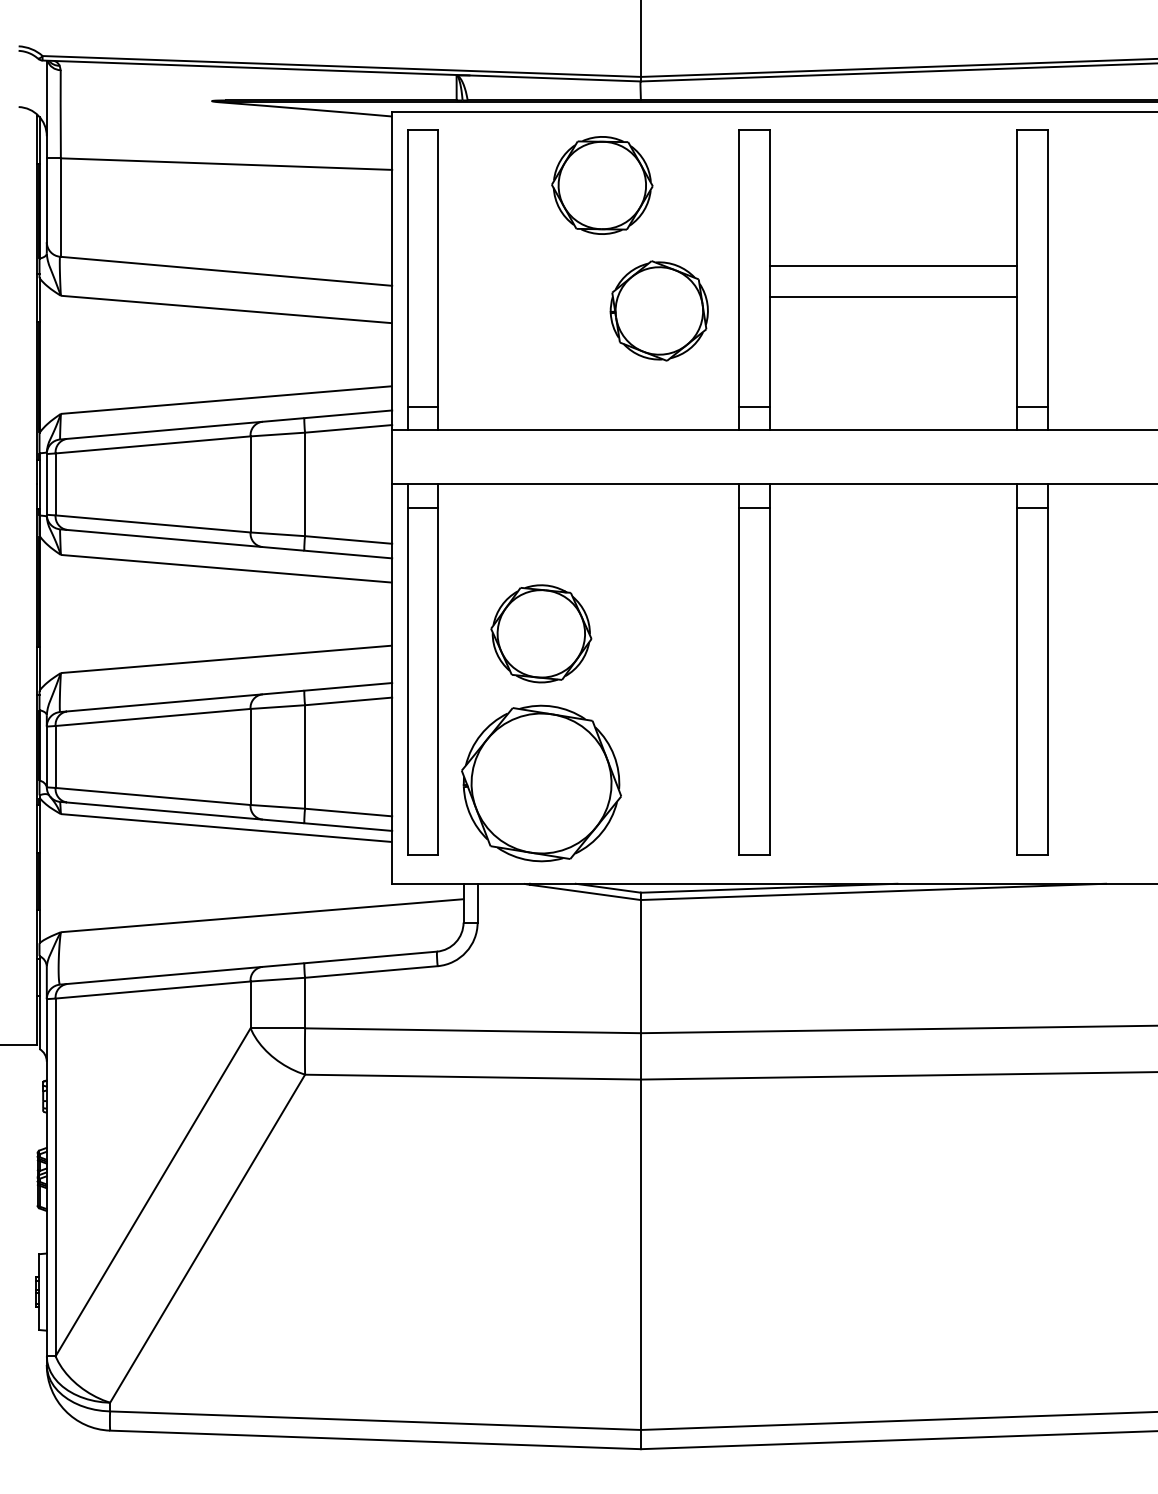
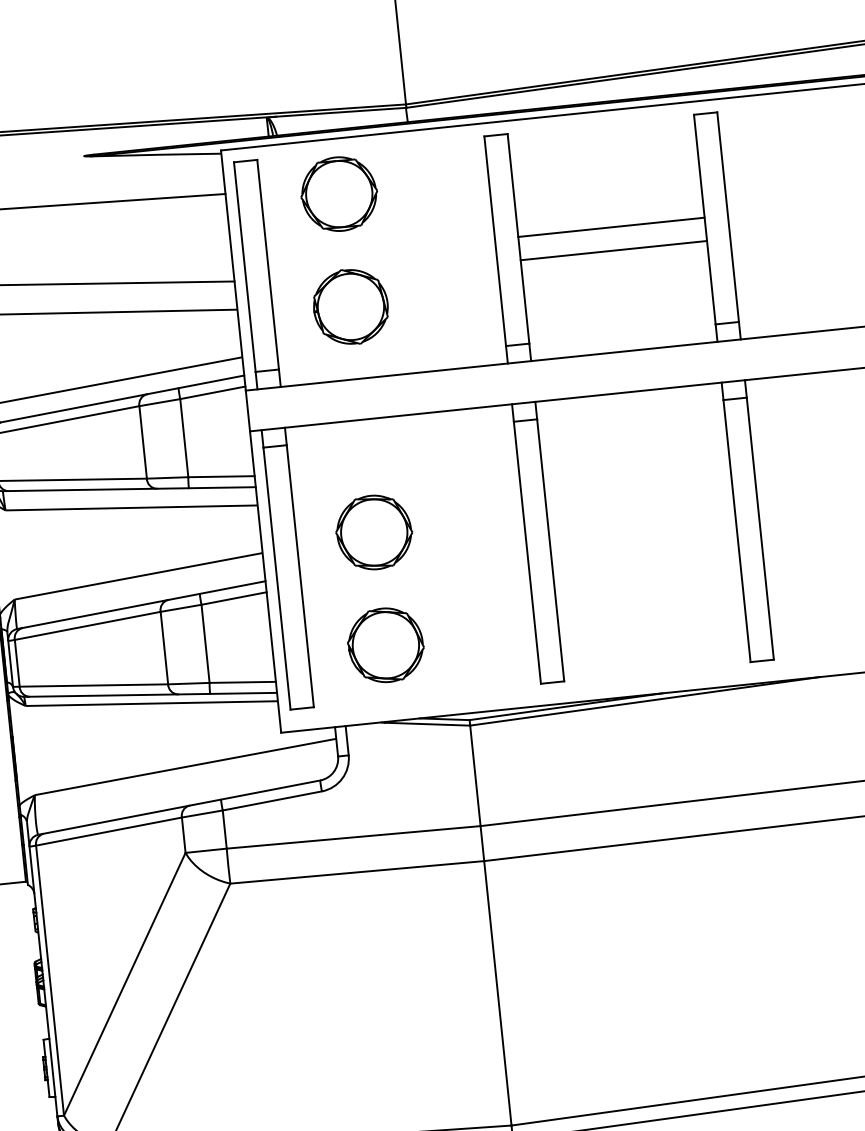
part: (602, 185) -> (339, 194), moved
part: (658, 310) -> (350, 306), moved
part: (540, 782) -> (385, 644), size x0.62

